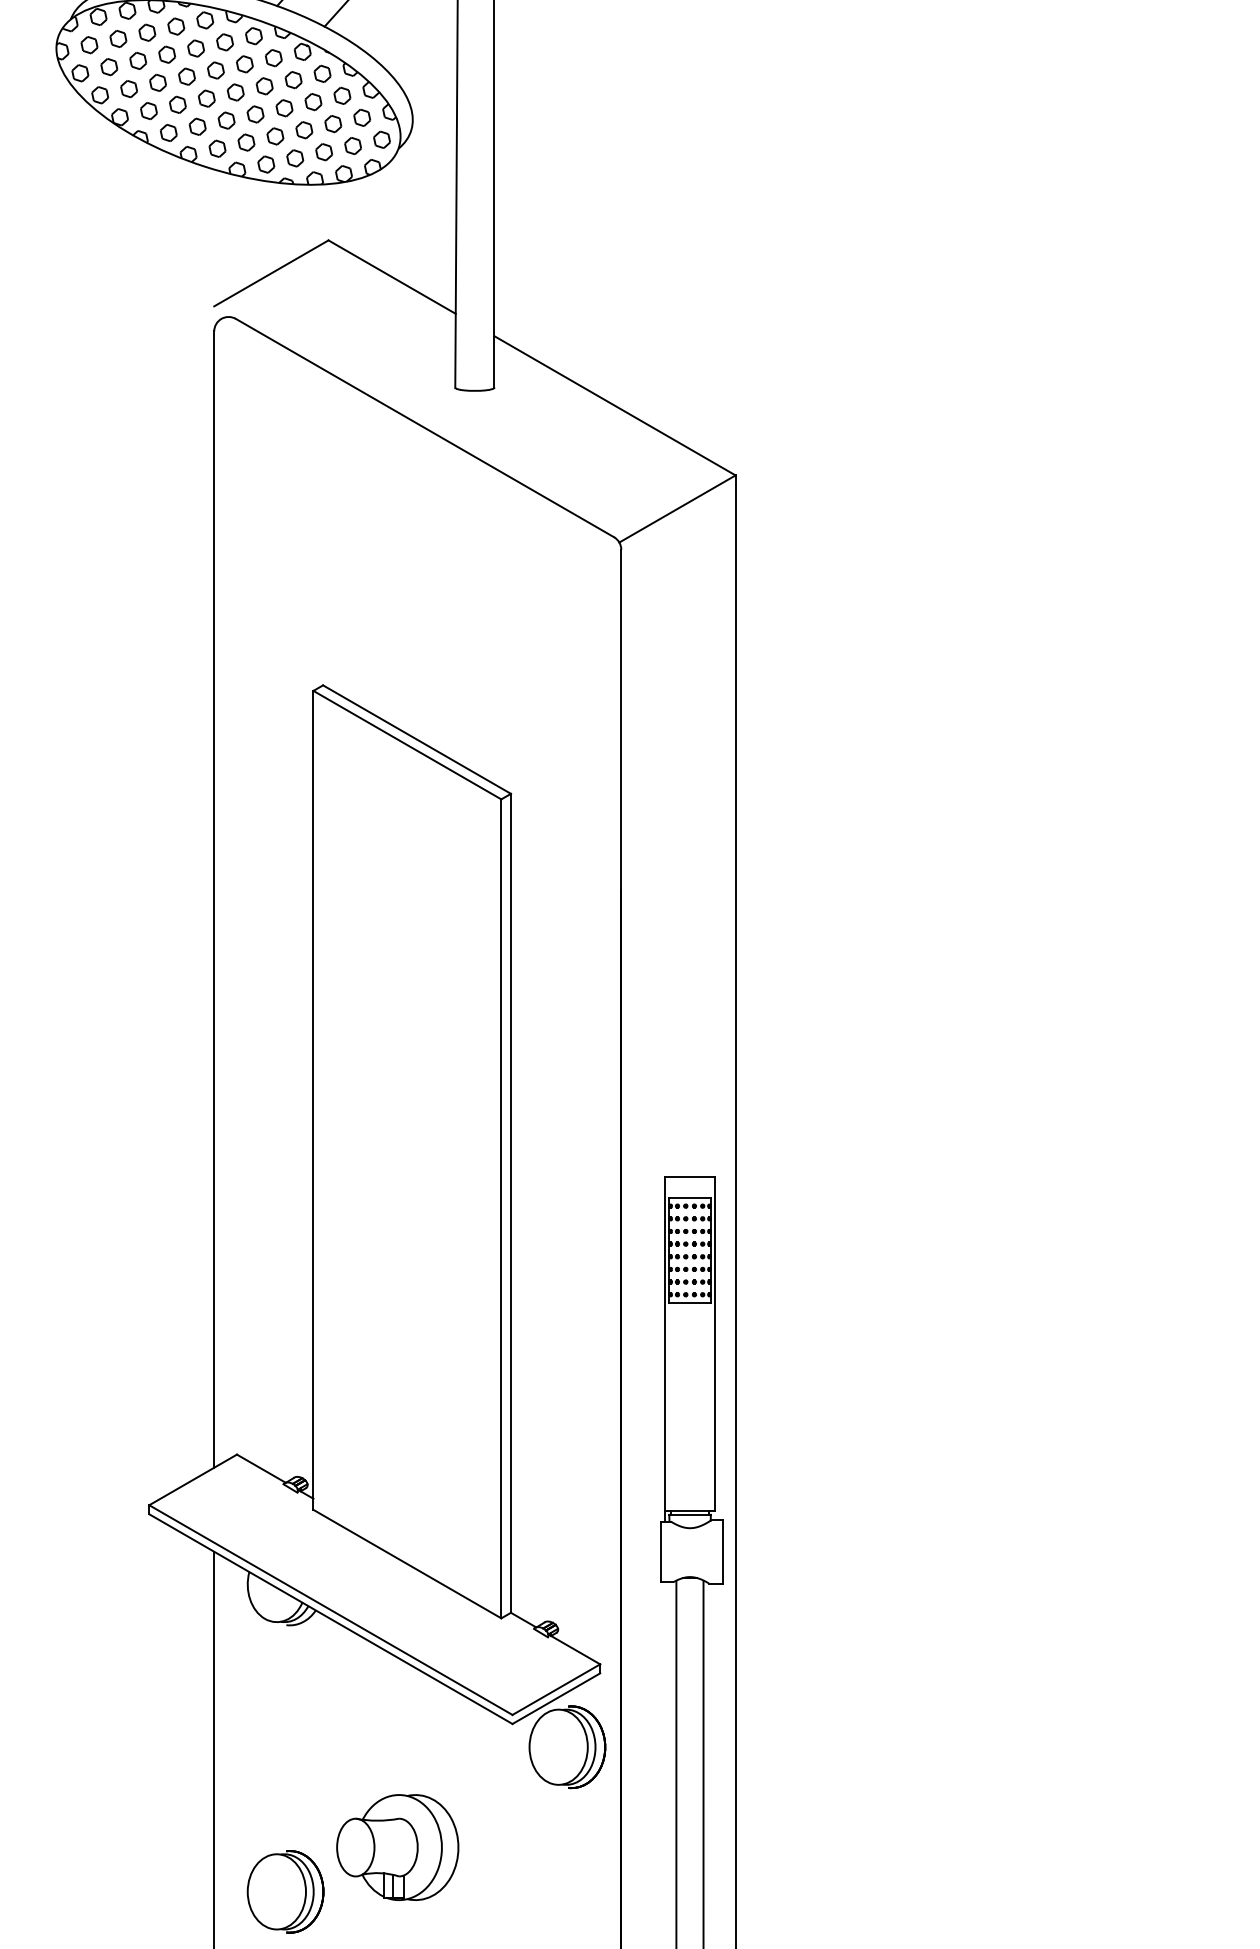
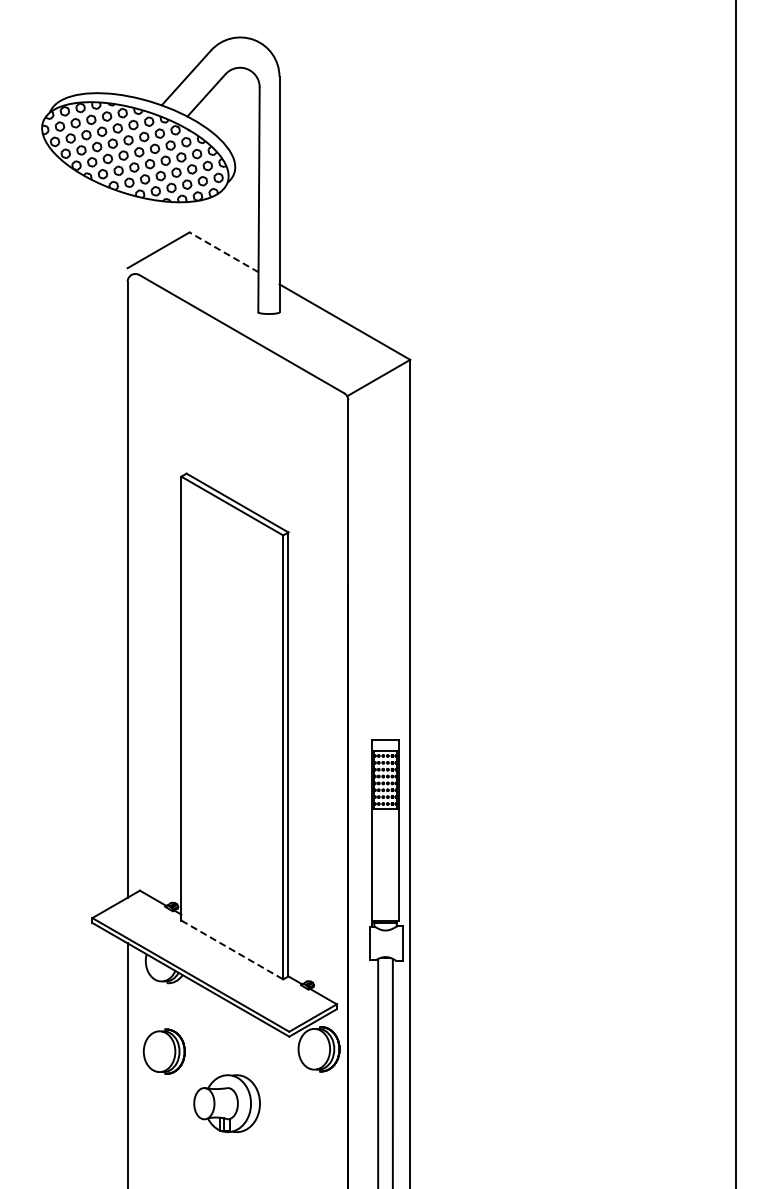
line: (392, 277) -> (224, 252), solid -> dashed
line: (407, 1565) -> (232, 950), solid -> dashed
part: (284, 1891) -> (163, 1051), moved

